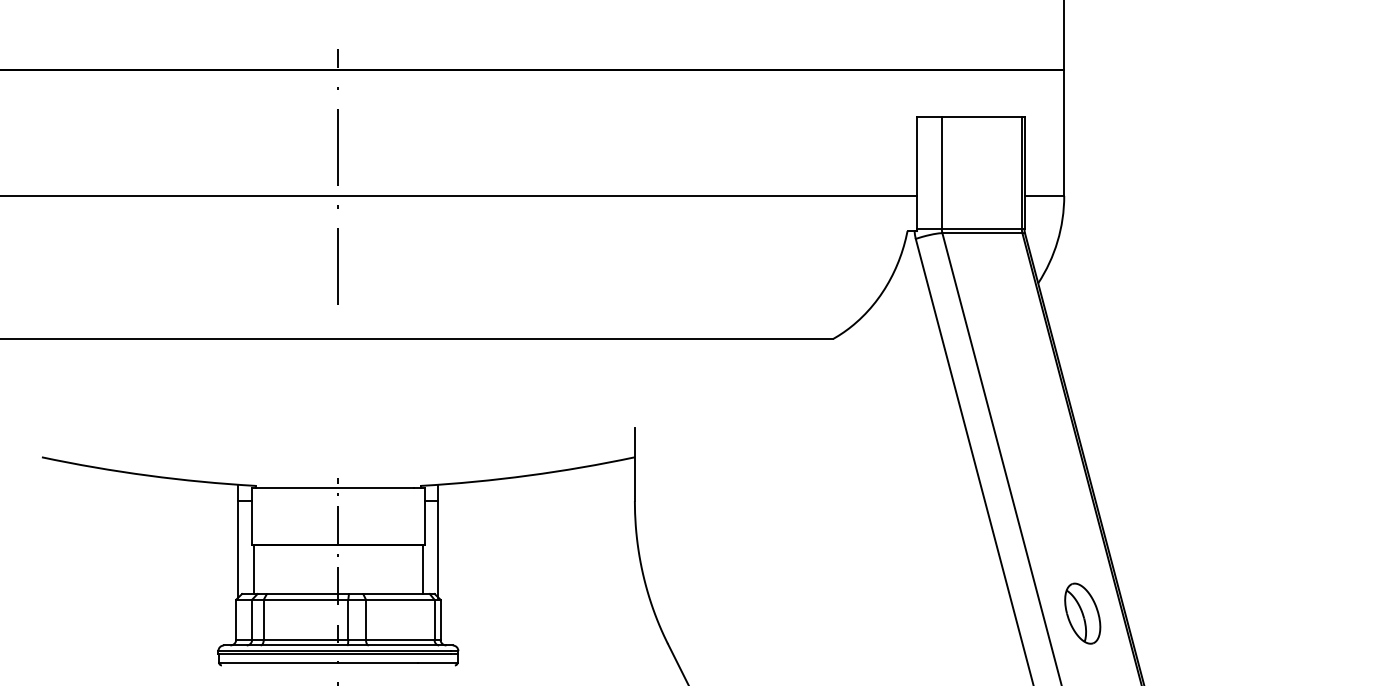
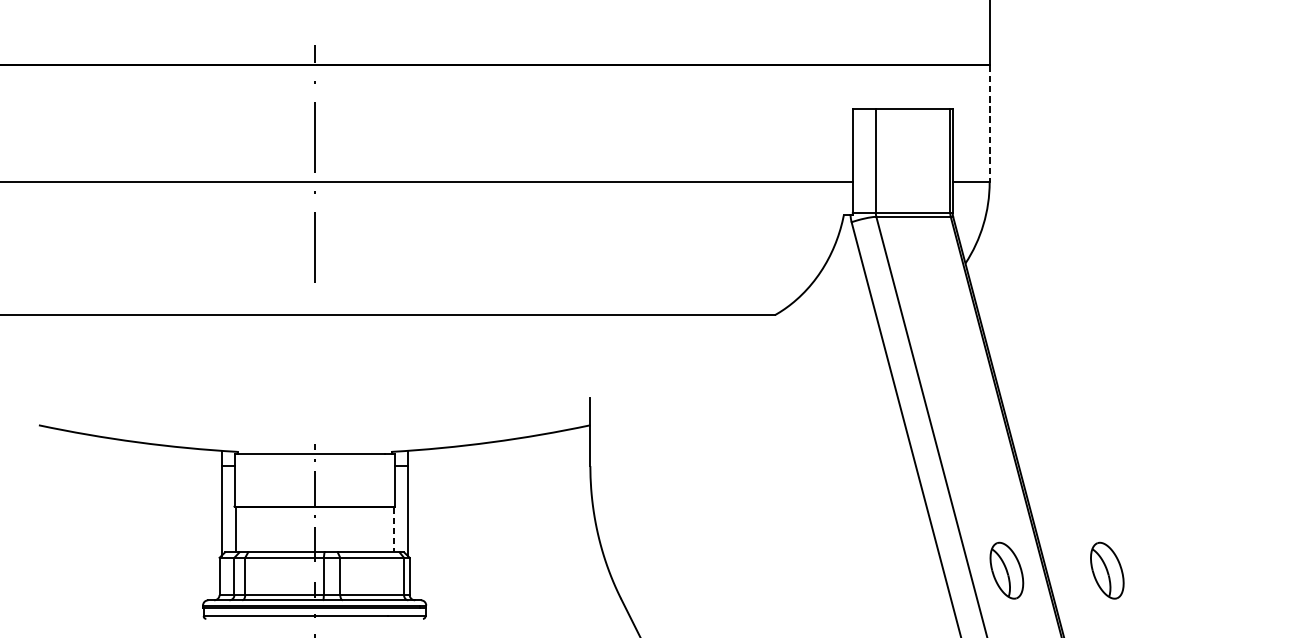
line: (1064, 133) -> (989, 124), solid -> dashed
line: (423, 570) -> (393, 530), solid -> dashed
part: (1190, 613) -> (1107, 570), added

